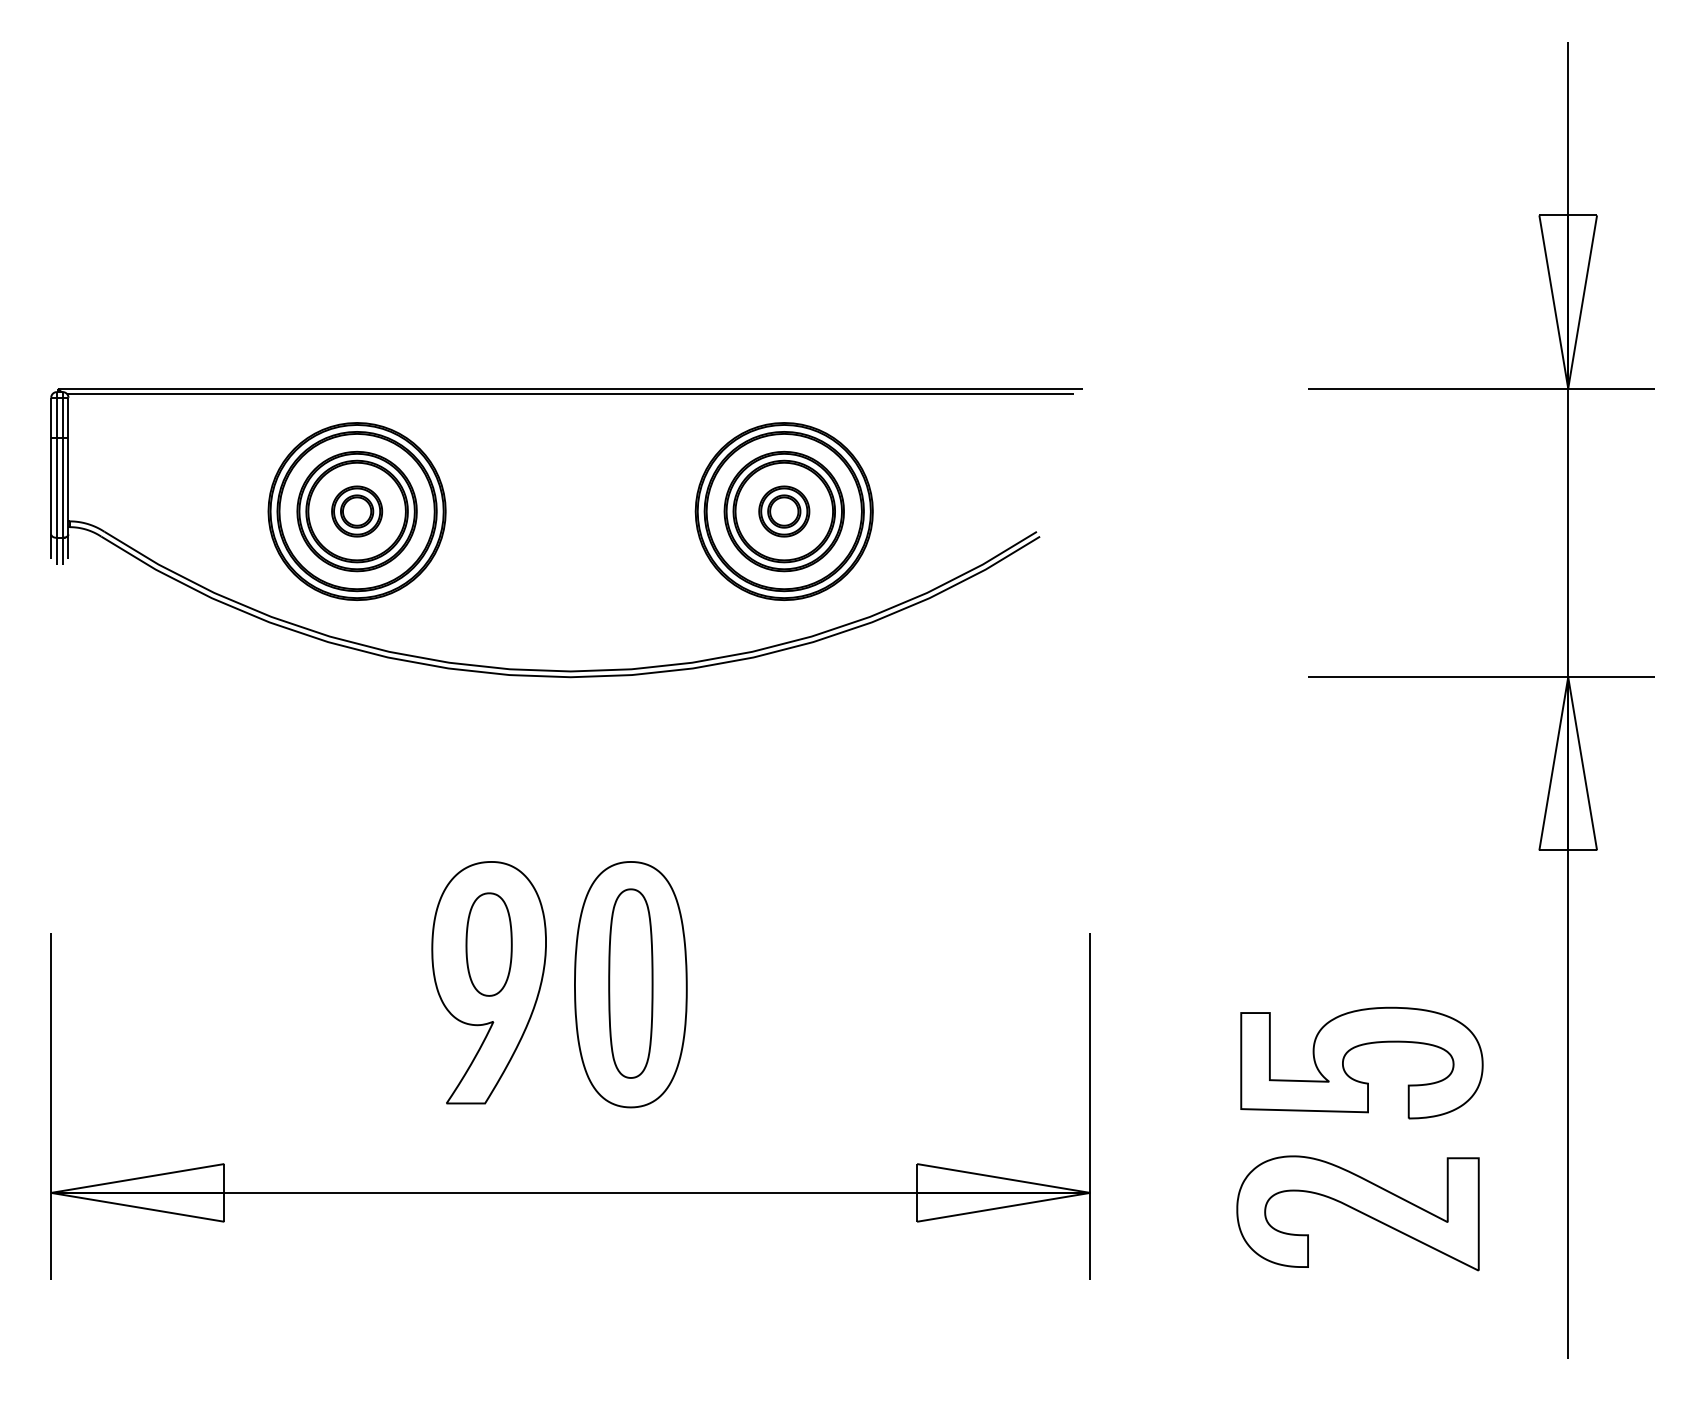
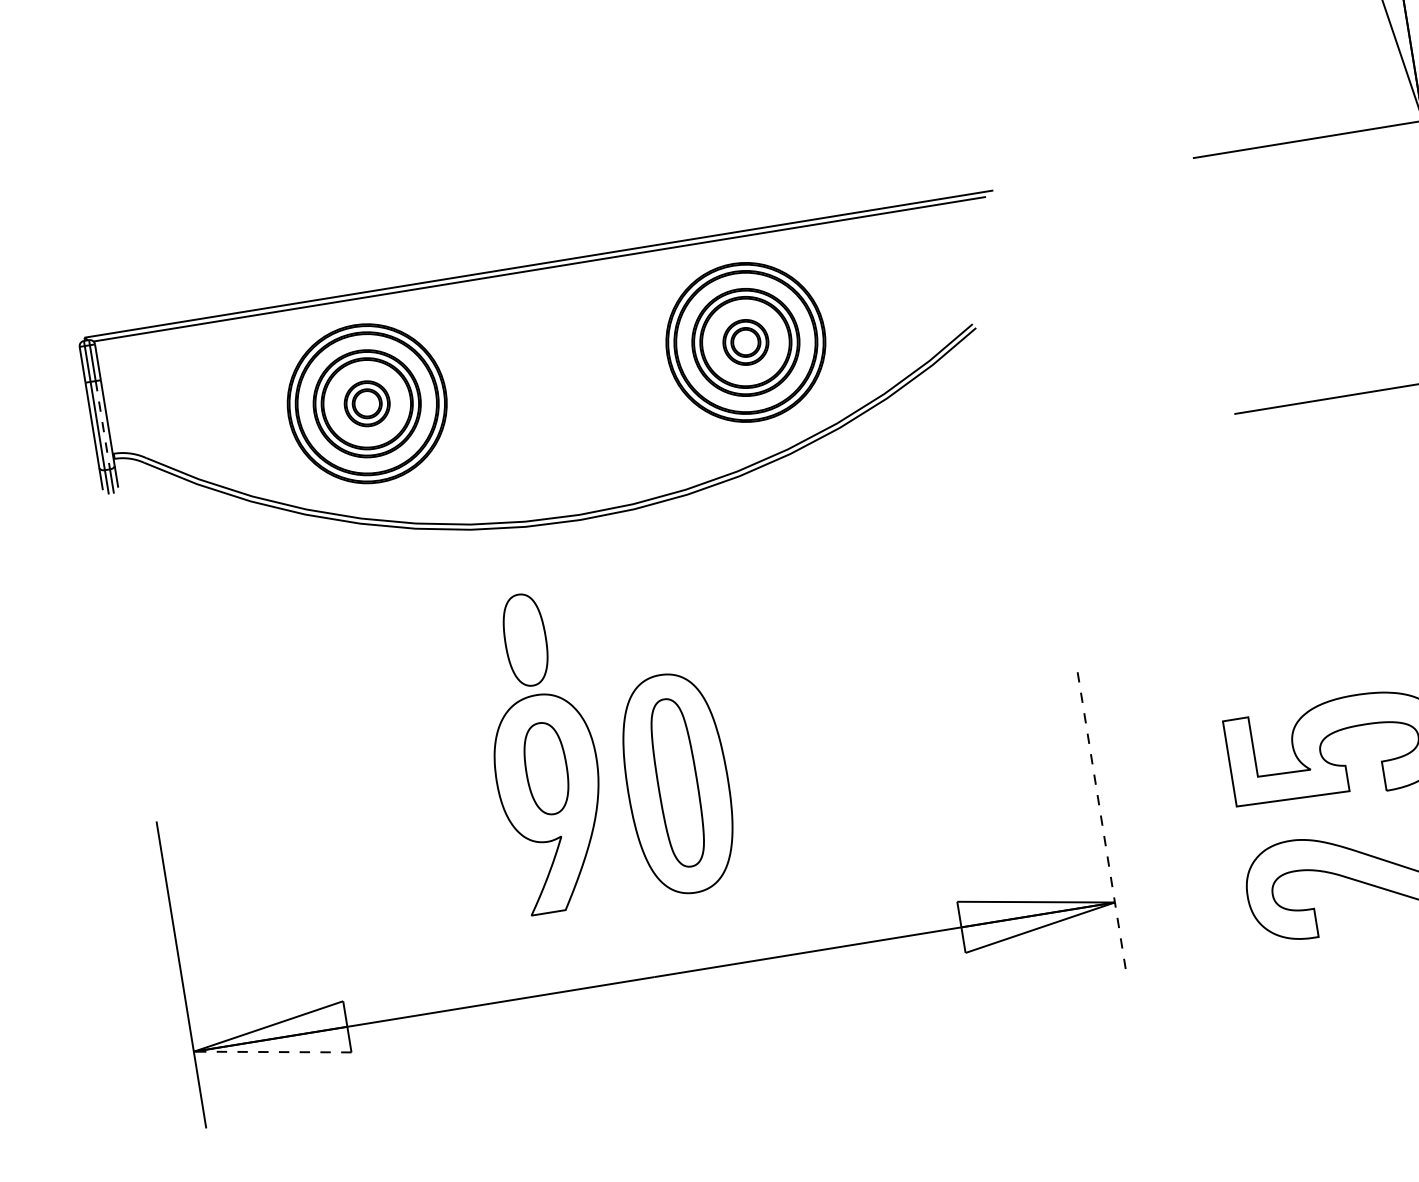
line: (62, 488) -> (102, 425), solid -> dashed
part: (488, 799) -> (525, 640), added
line: (1090, 1106) -> (1102, 825), solid -> dashed
line: (137, 1207) -> (272, 1052), solid -> dashed

